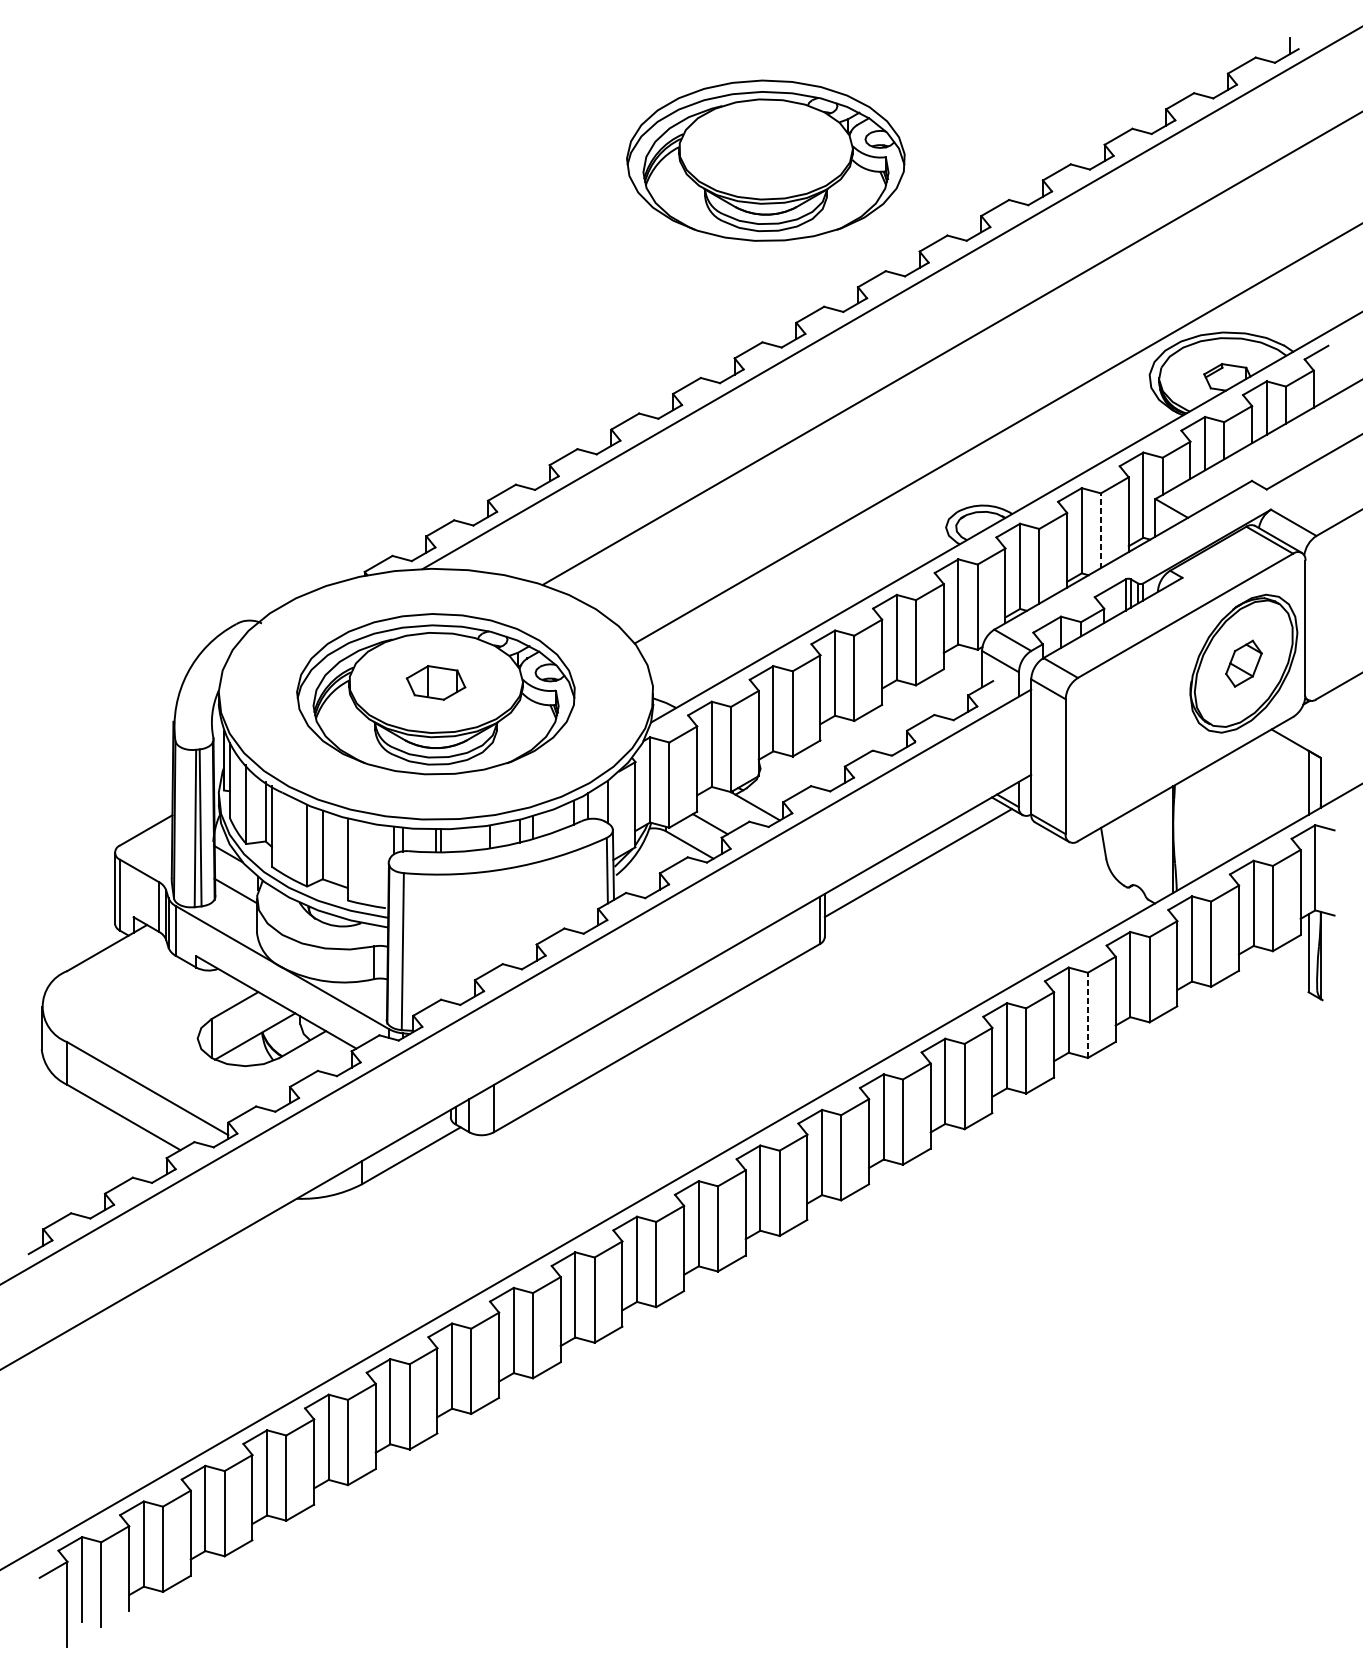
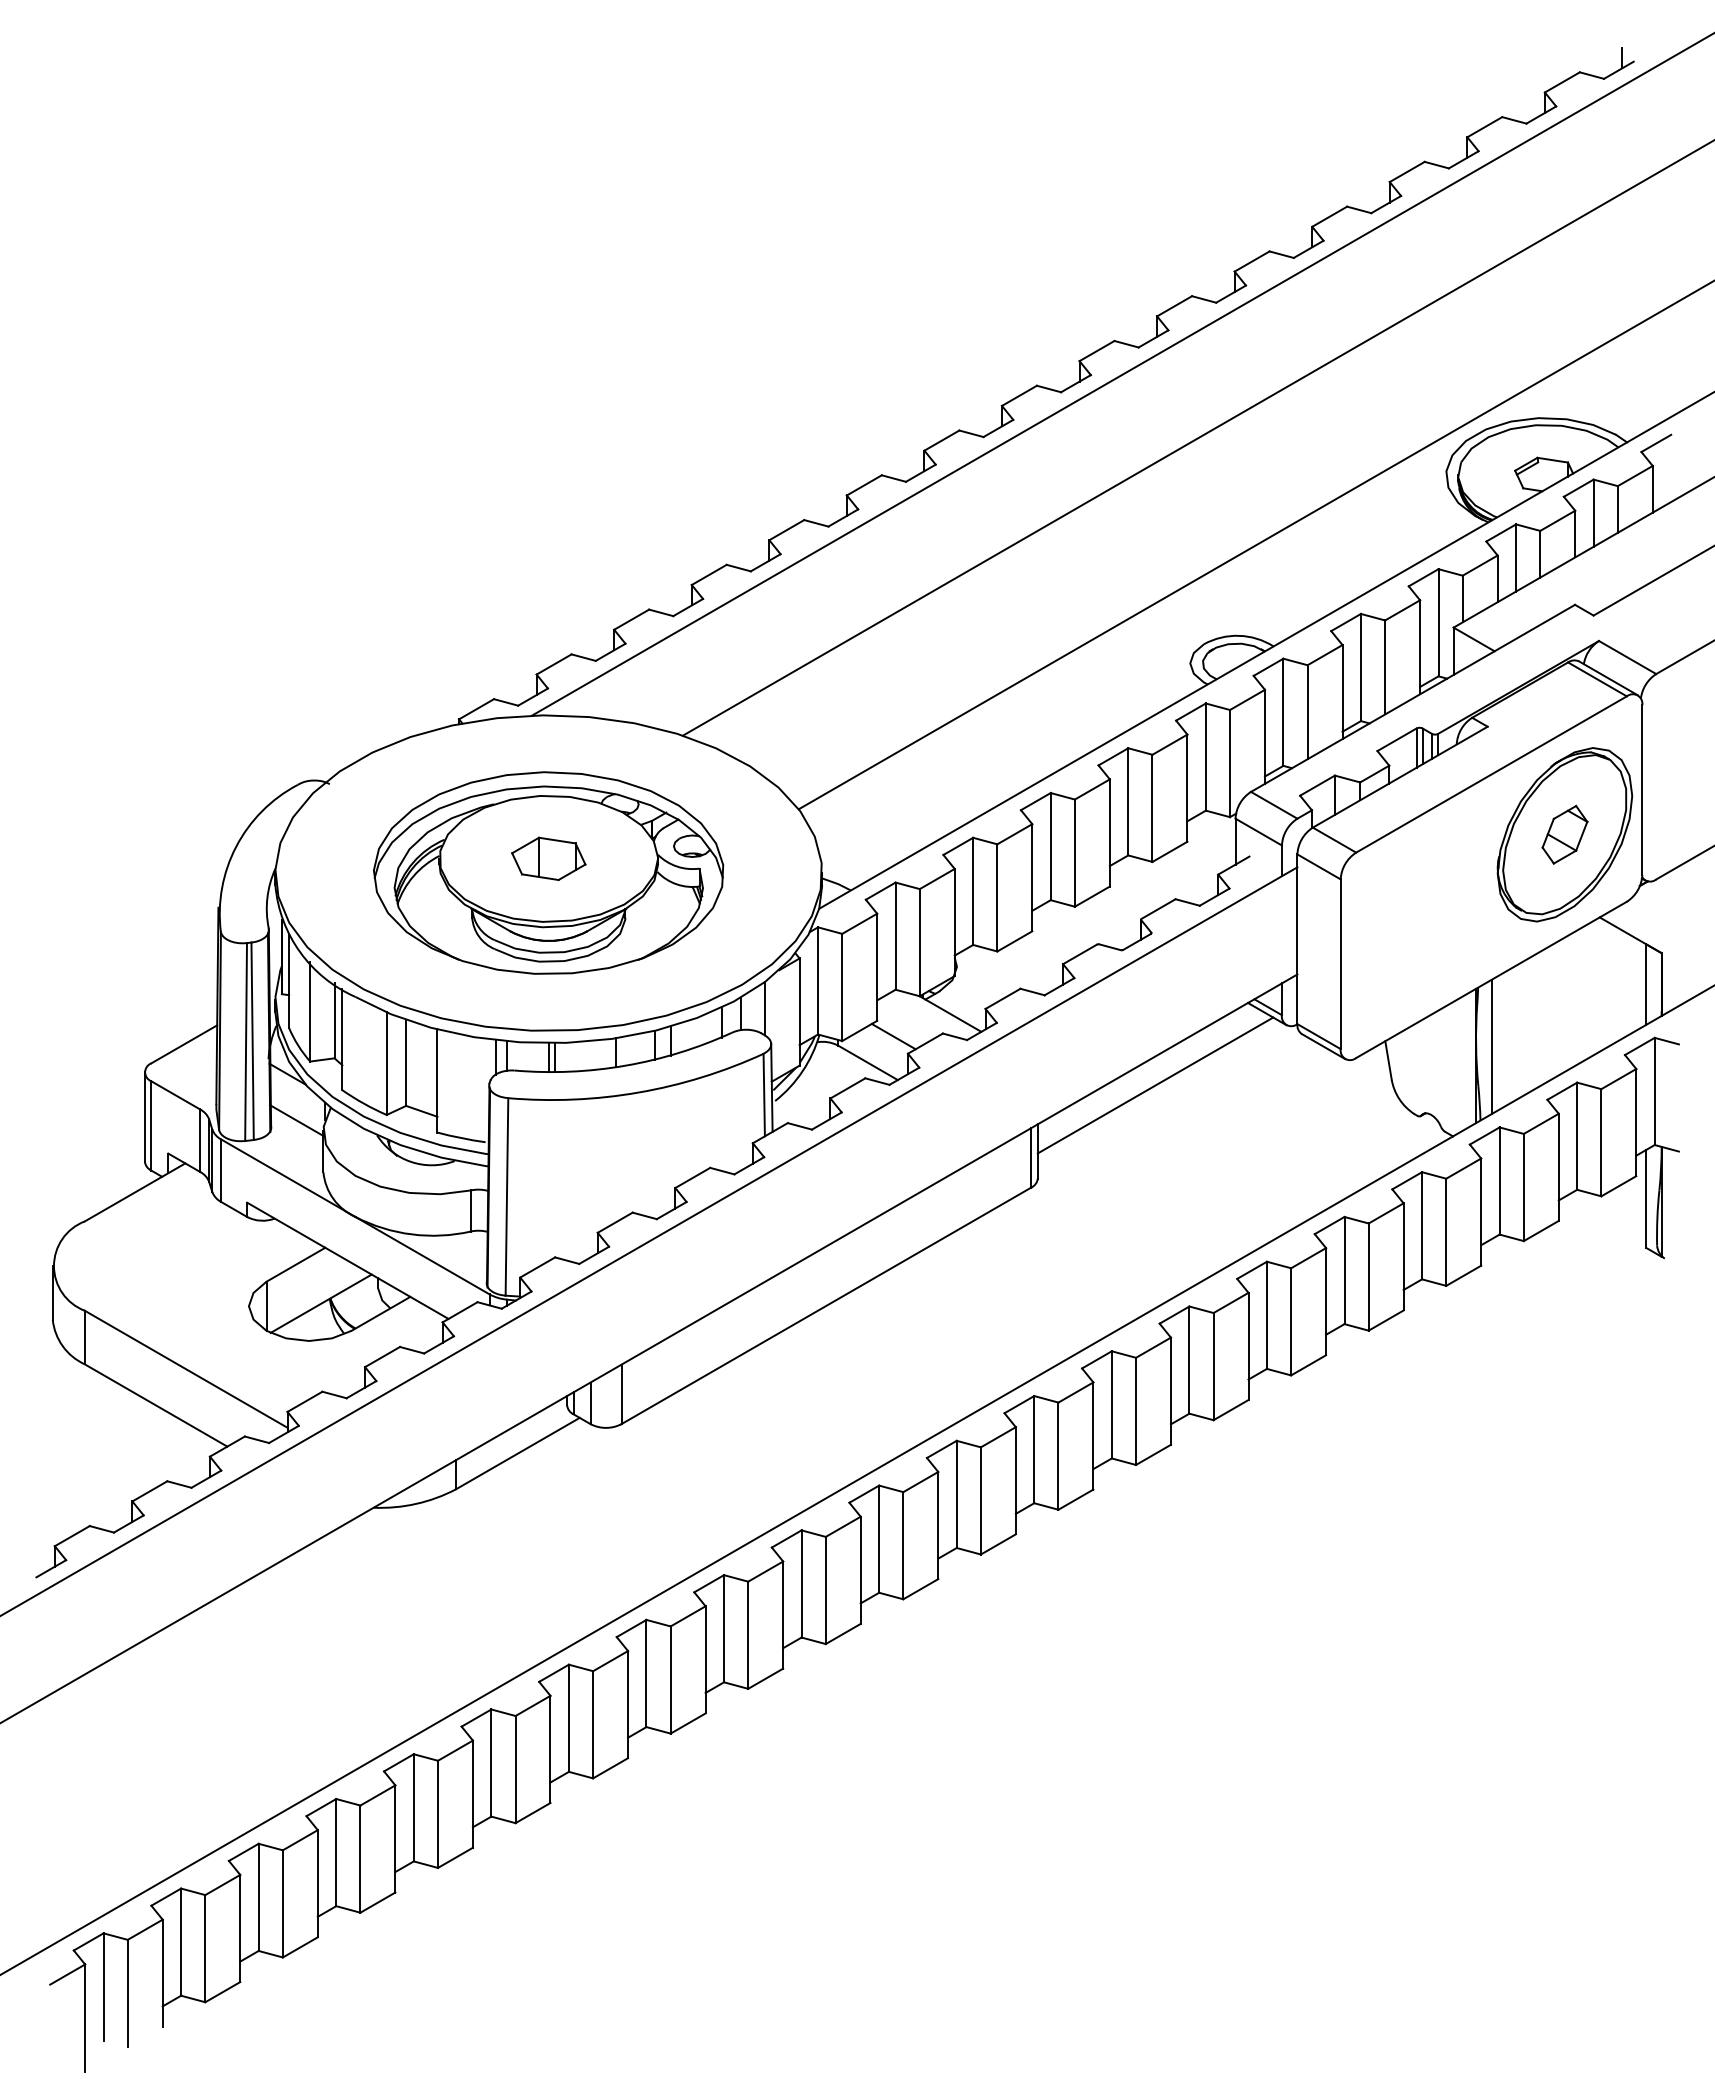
part: (765, 160) -> (963, 201), removed
line: (1101, 529) -> (1385, 666), dashed -> solid
line: (1185, 832) -> (1491, 1046), added
line: (1087, 1015) -> (1368, 1277), dashed -> solid

